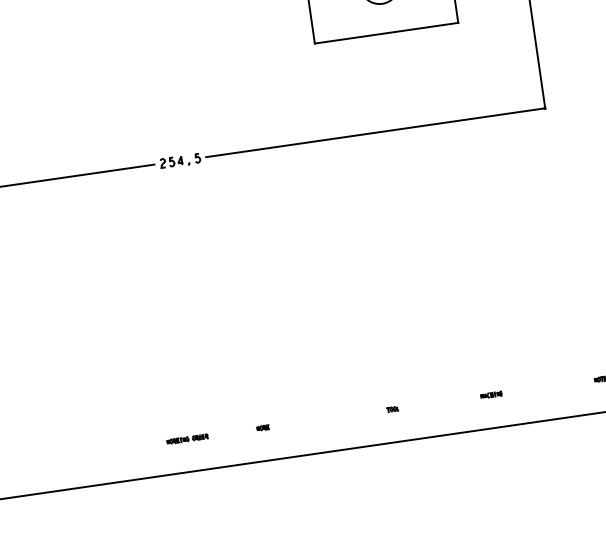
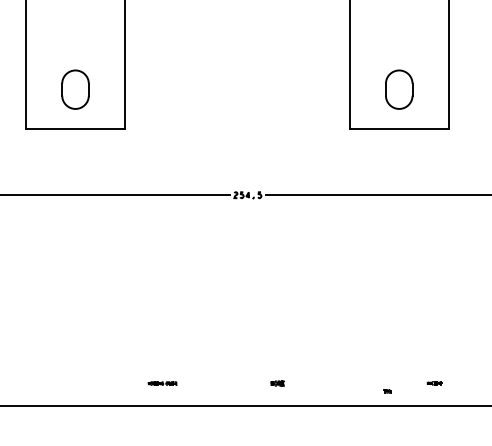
part: (392, 409) -> (387, 391), moved
part: (262, 426) -> (277, 382), size x1.6
line: (187, 439) -> (162, 383), moved

